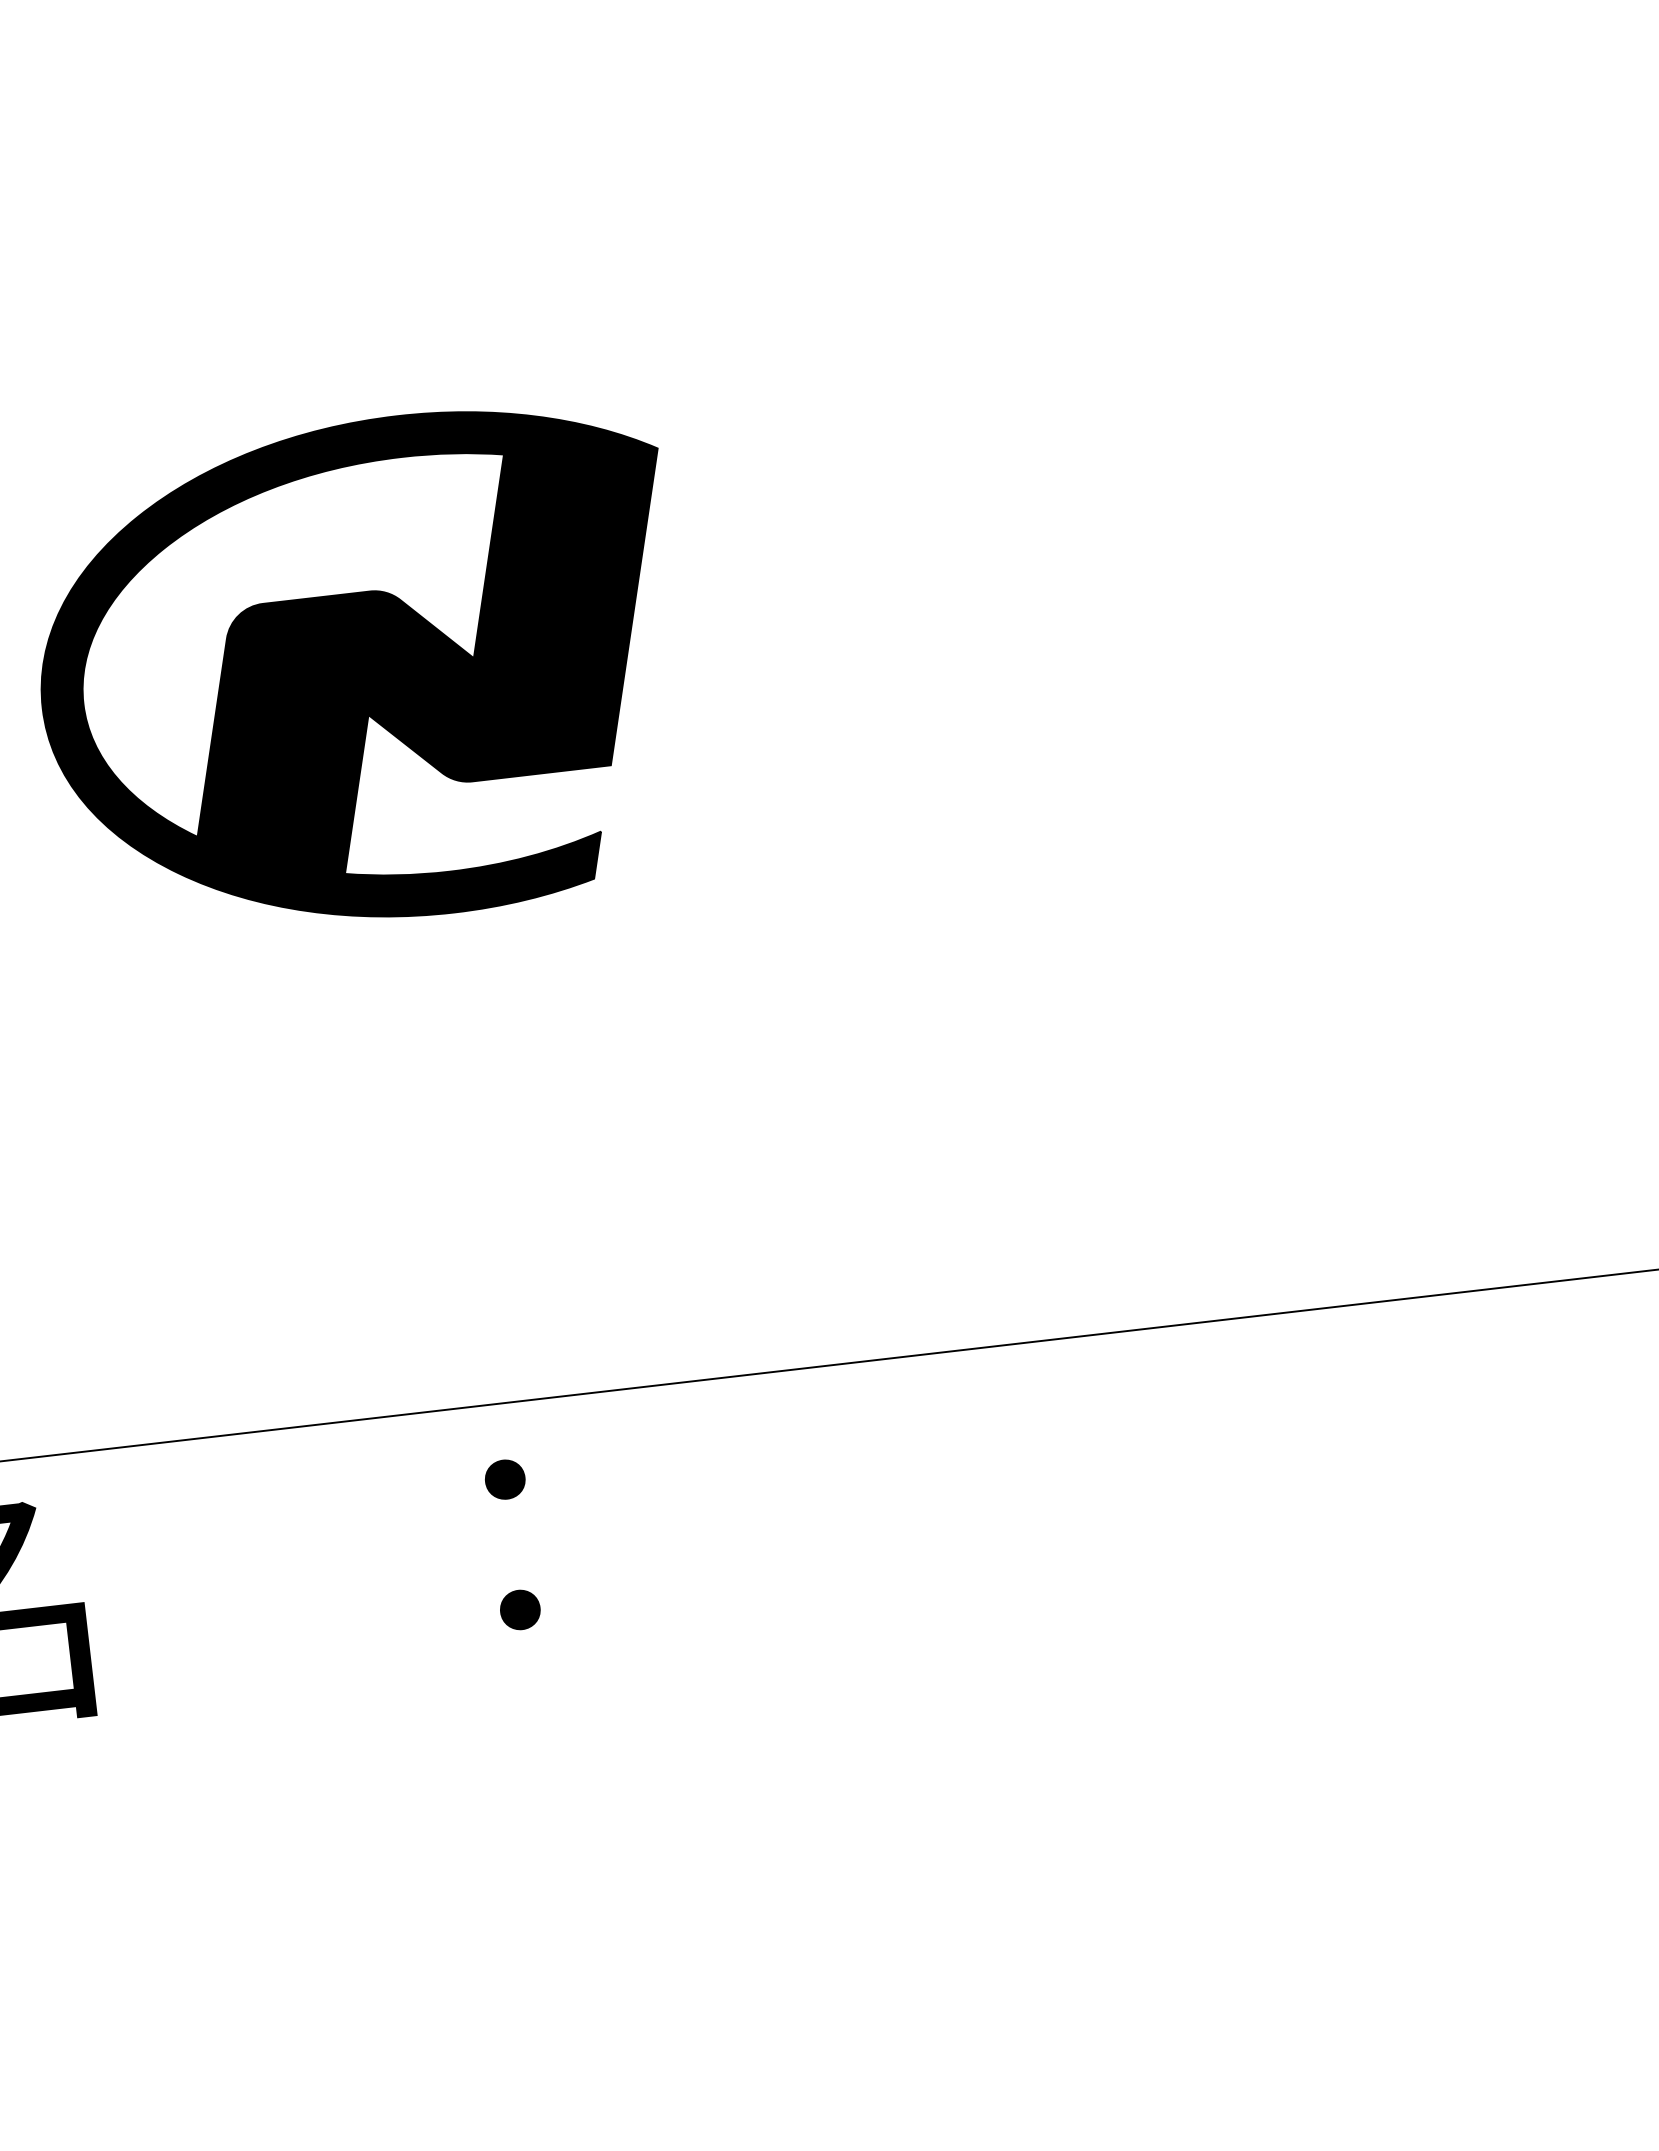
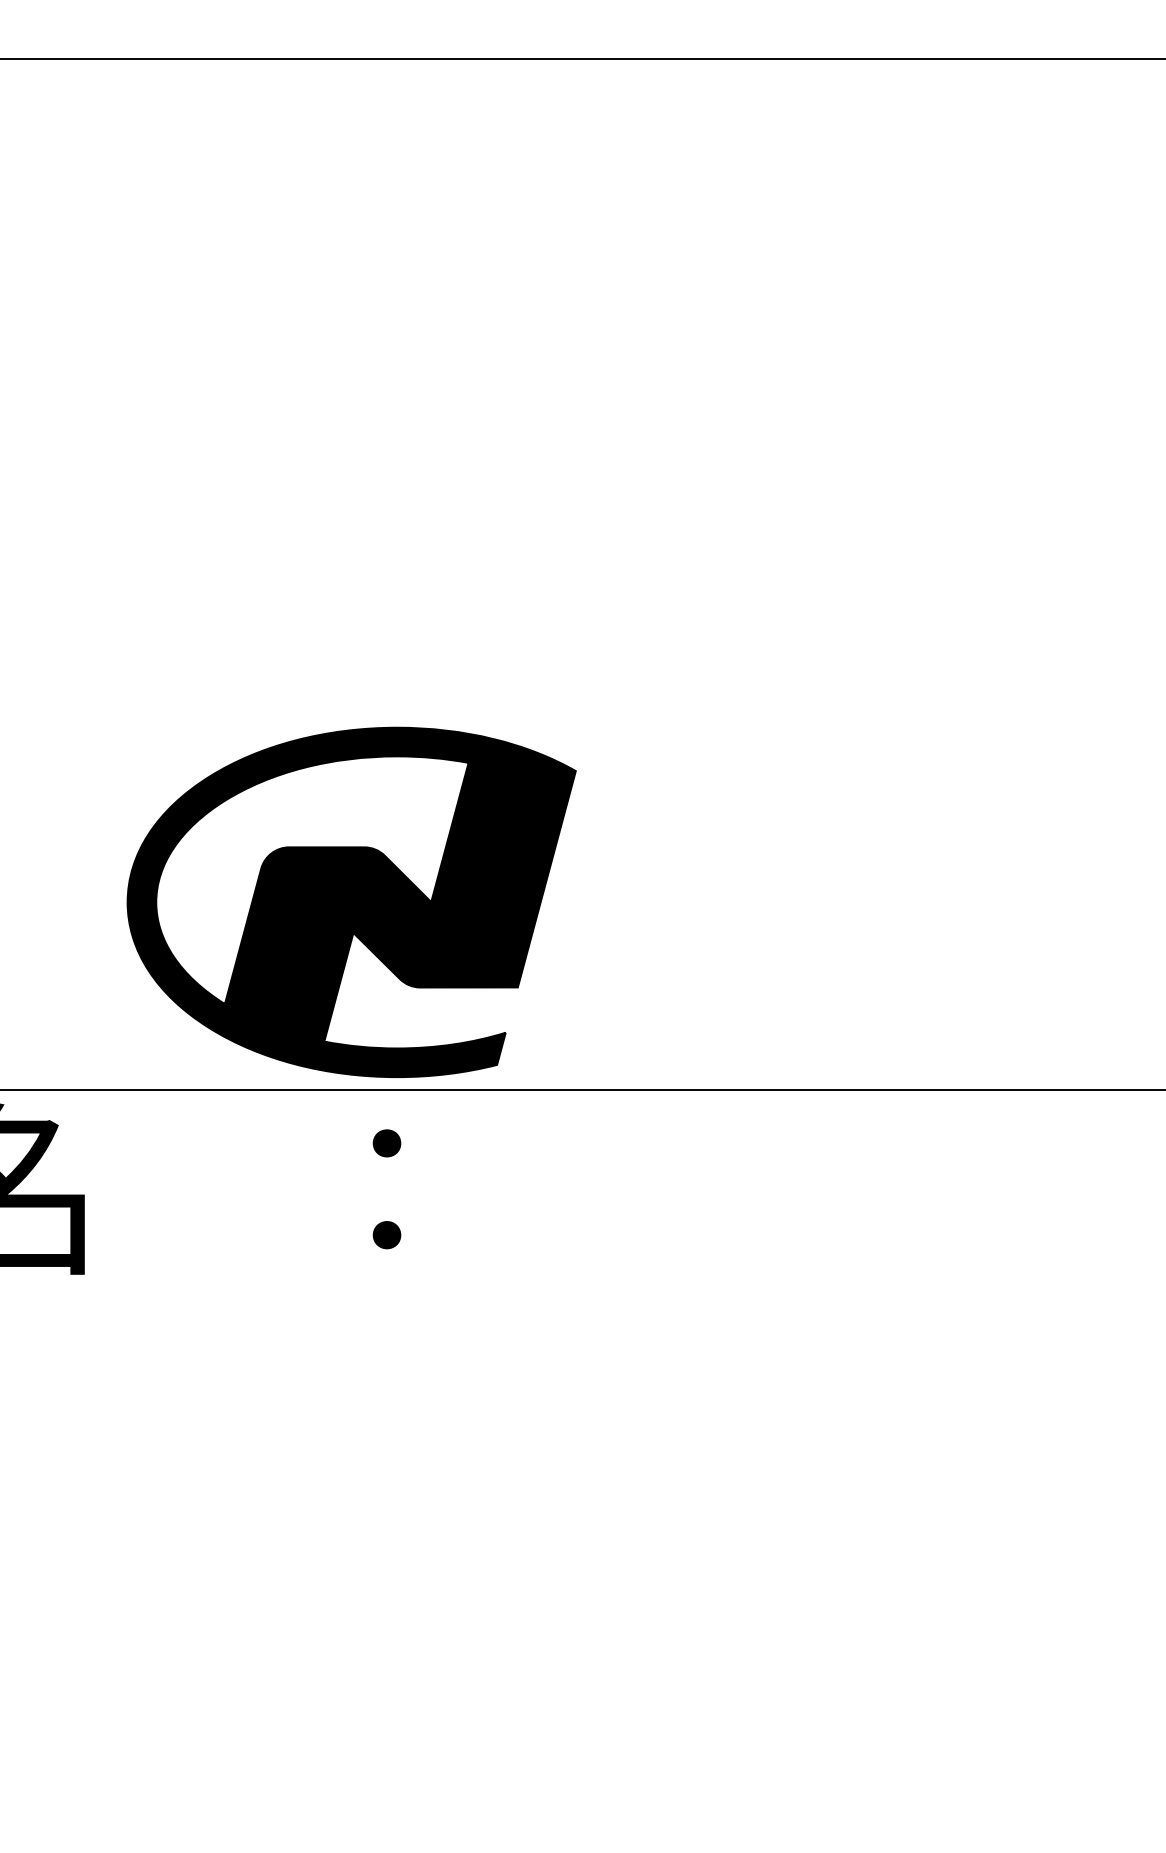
part: (360, 670) -> (351, 901), moved

